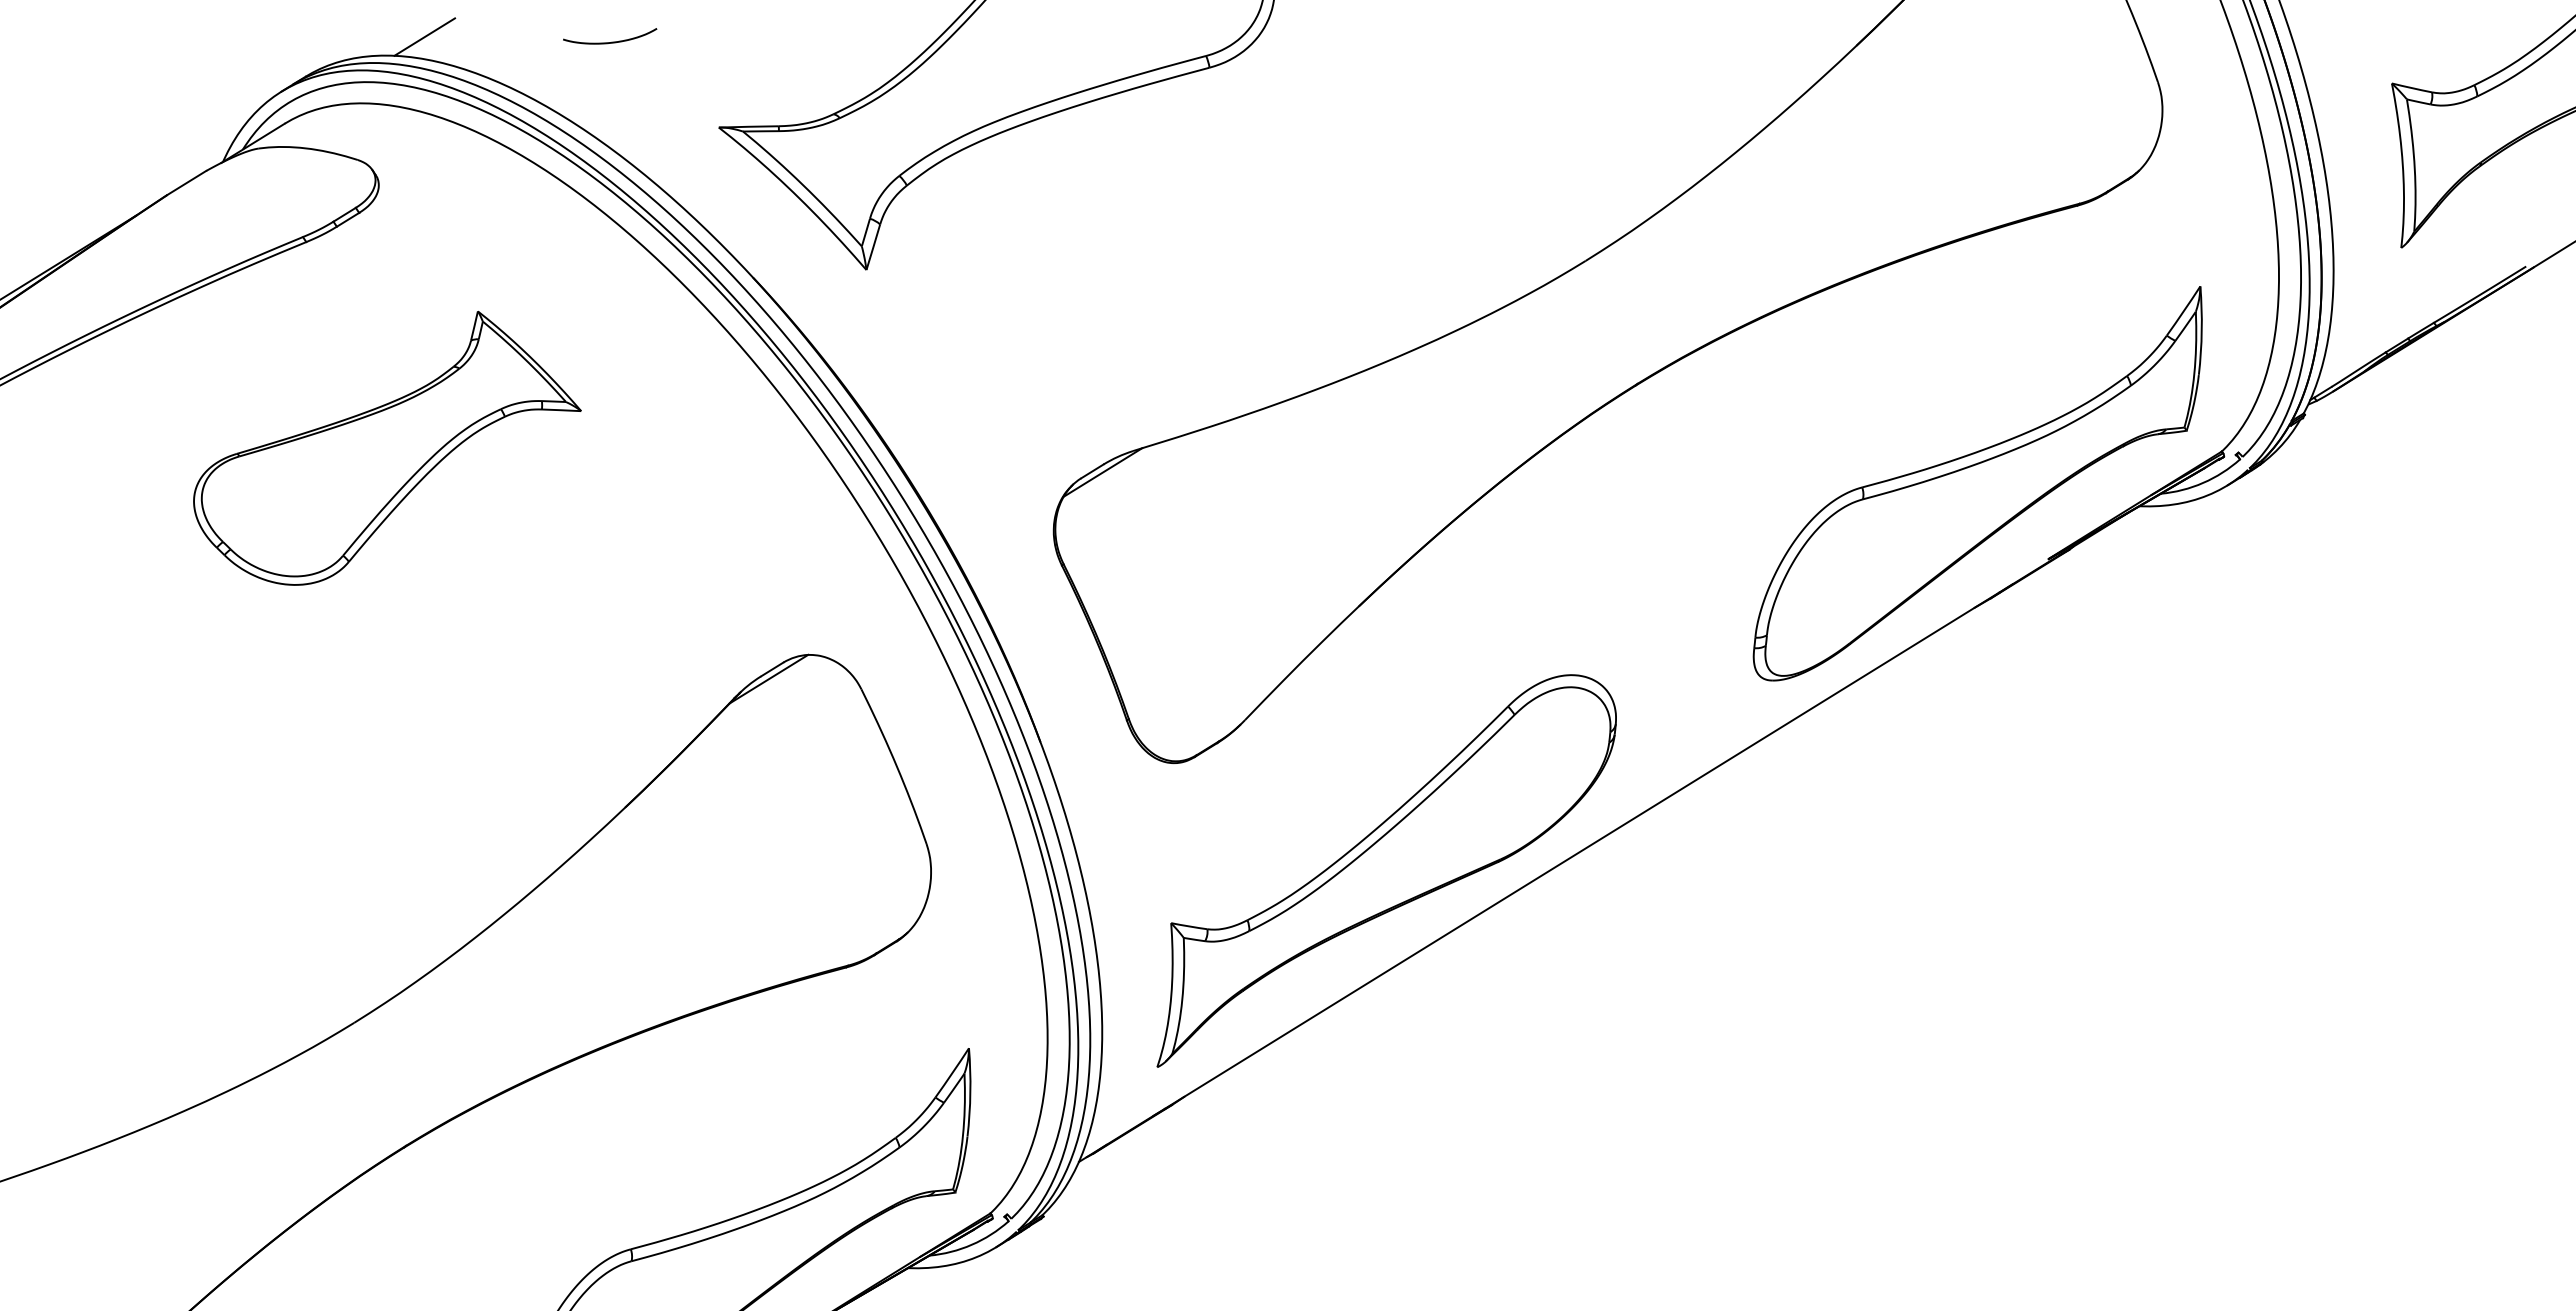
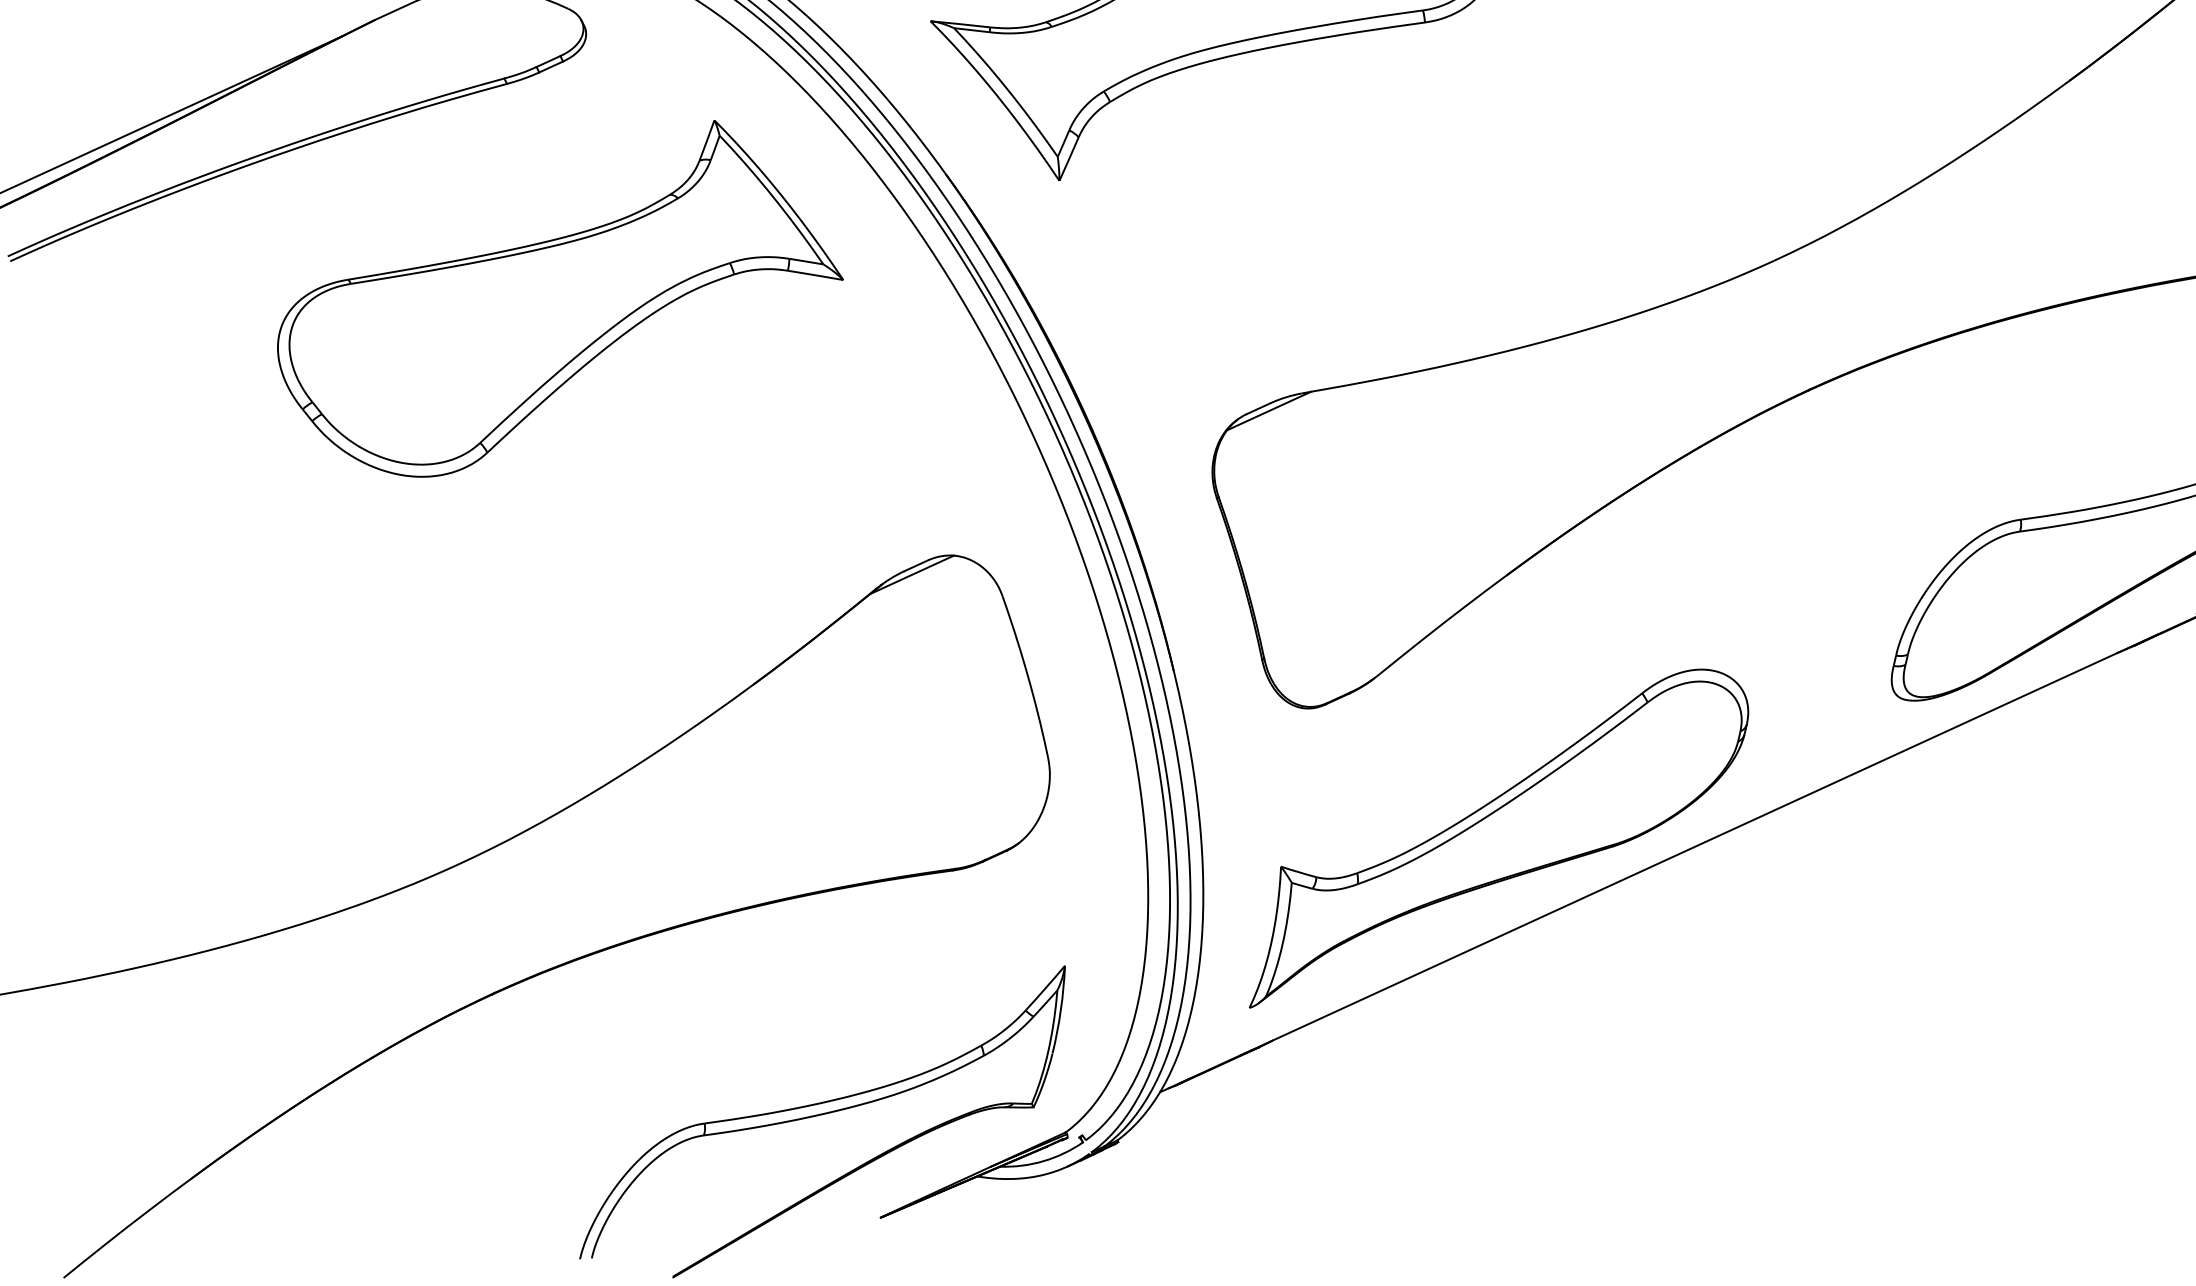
part: (387, 448) -> (562, 298), size x1.43

